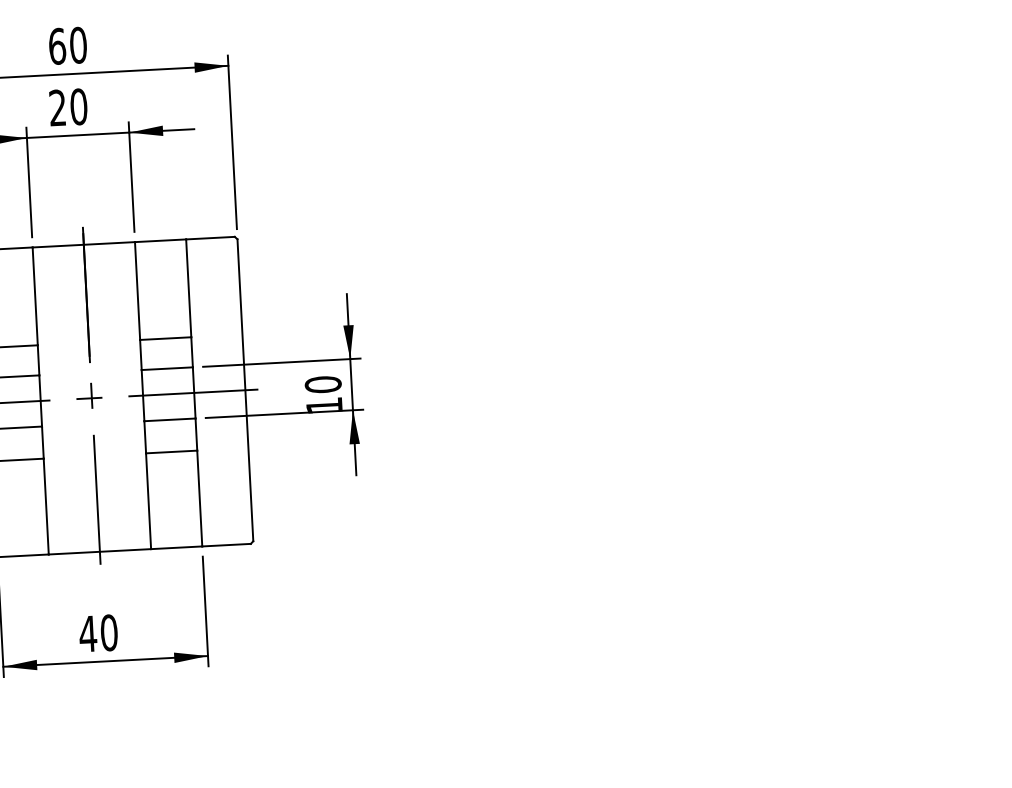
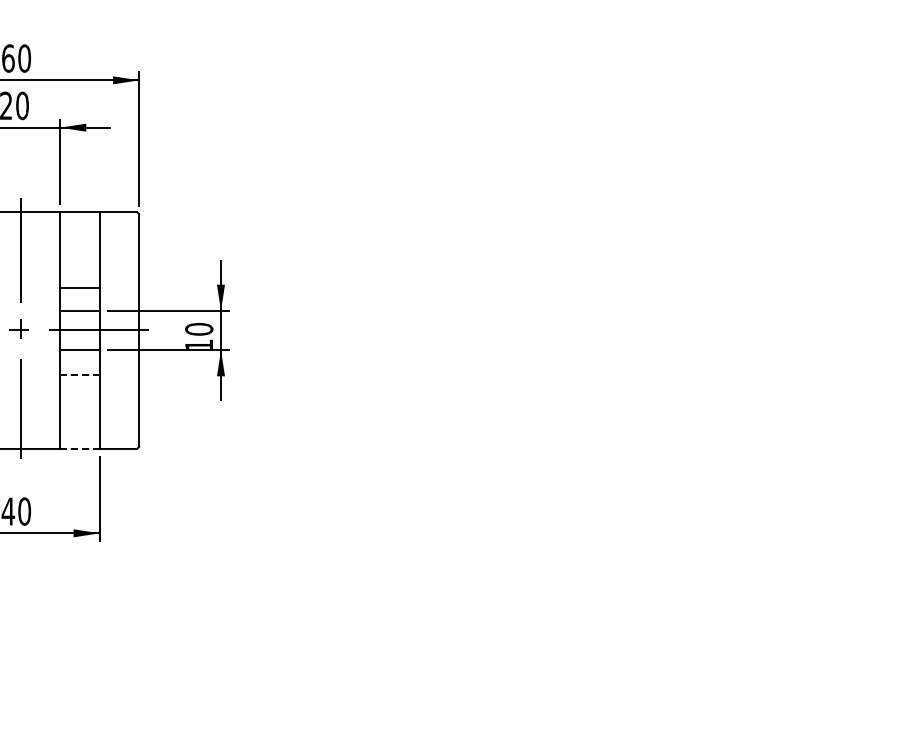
line: (171, 451) -> (79, 374), solid -> dashed
line: (176, 547) -> (79, 448), solid -> dashed

